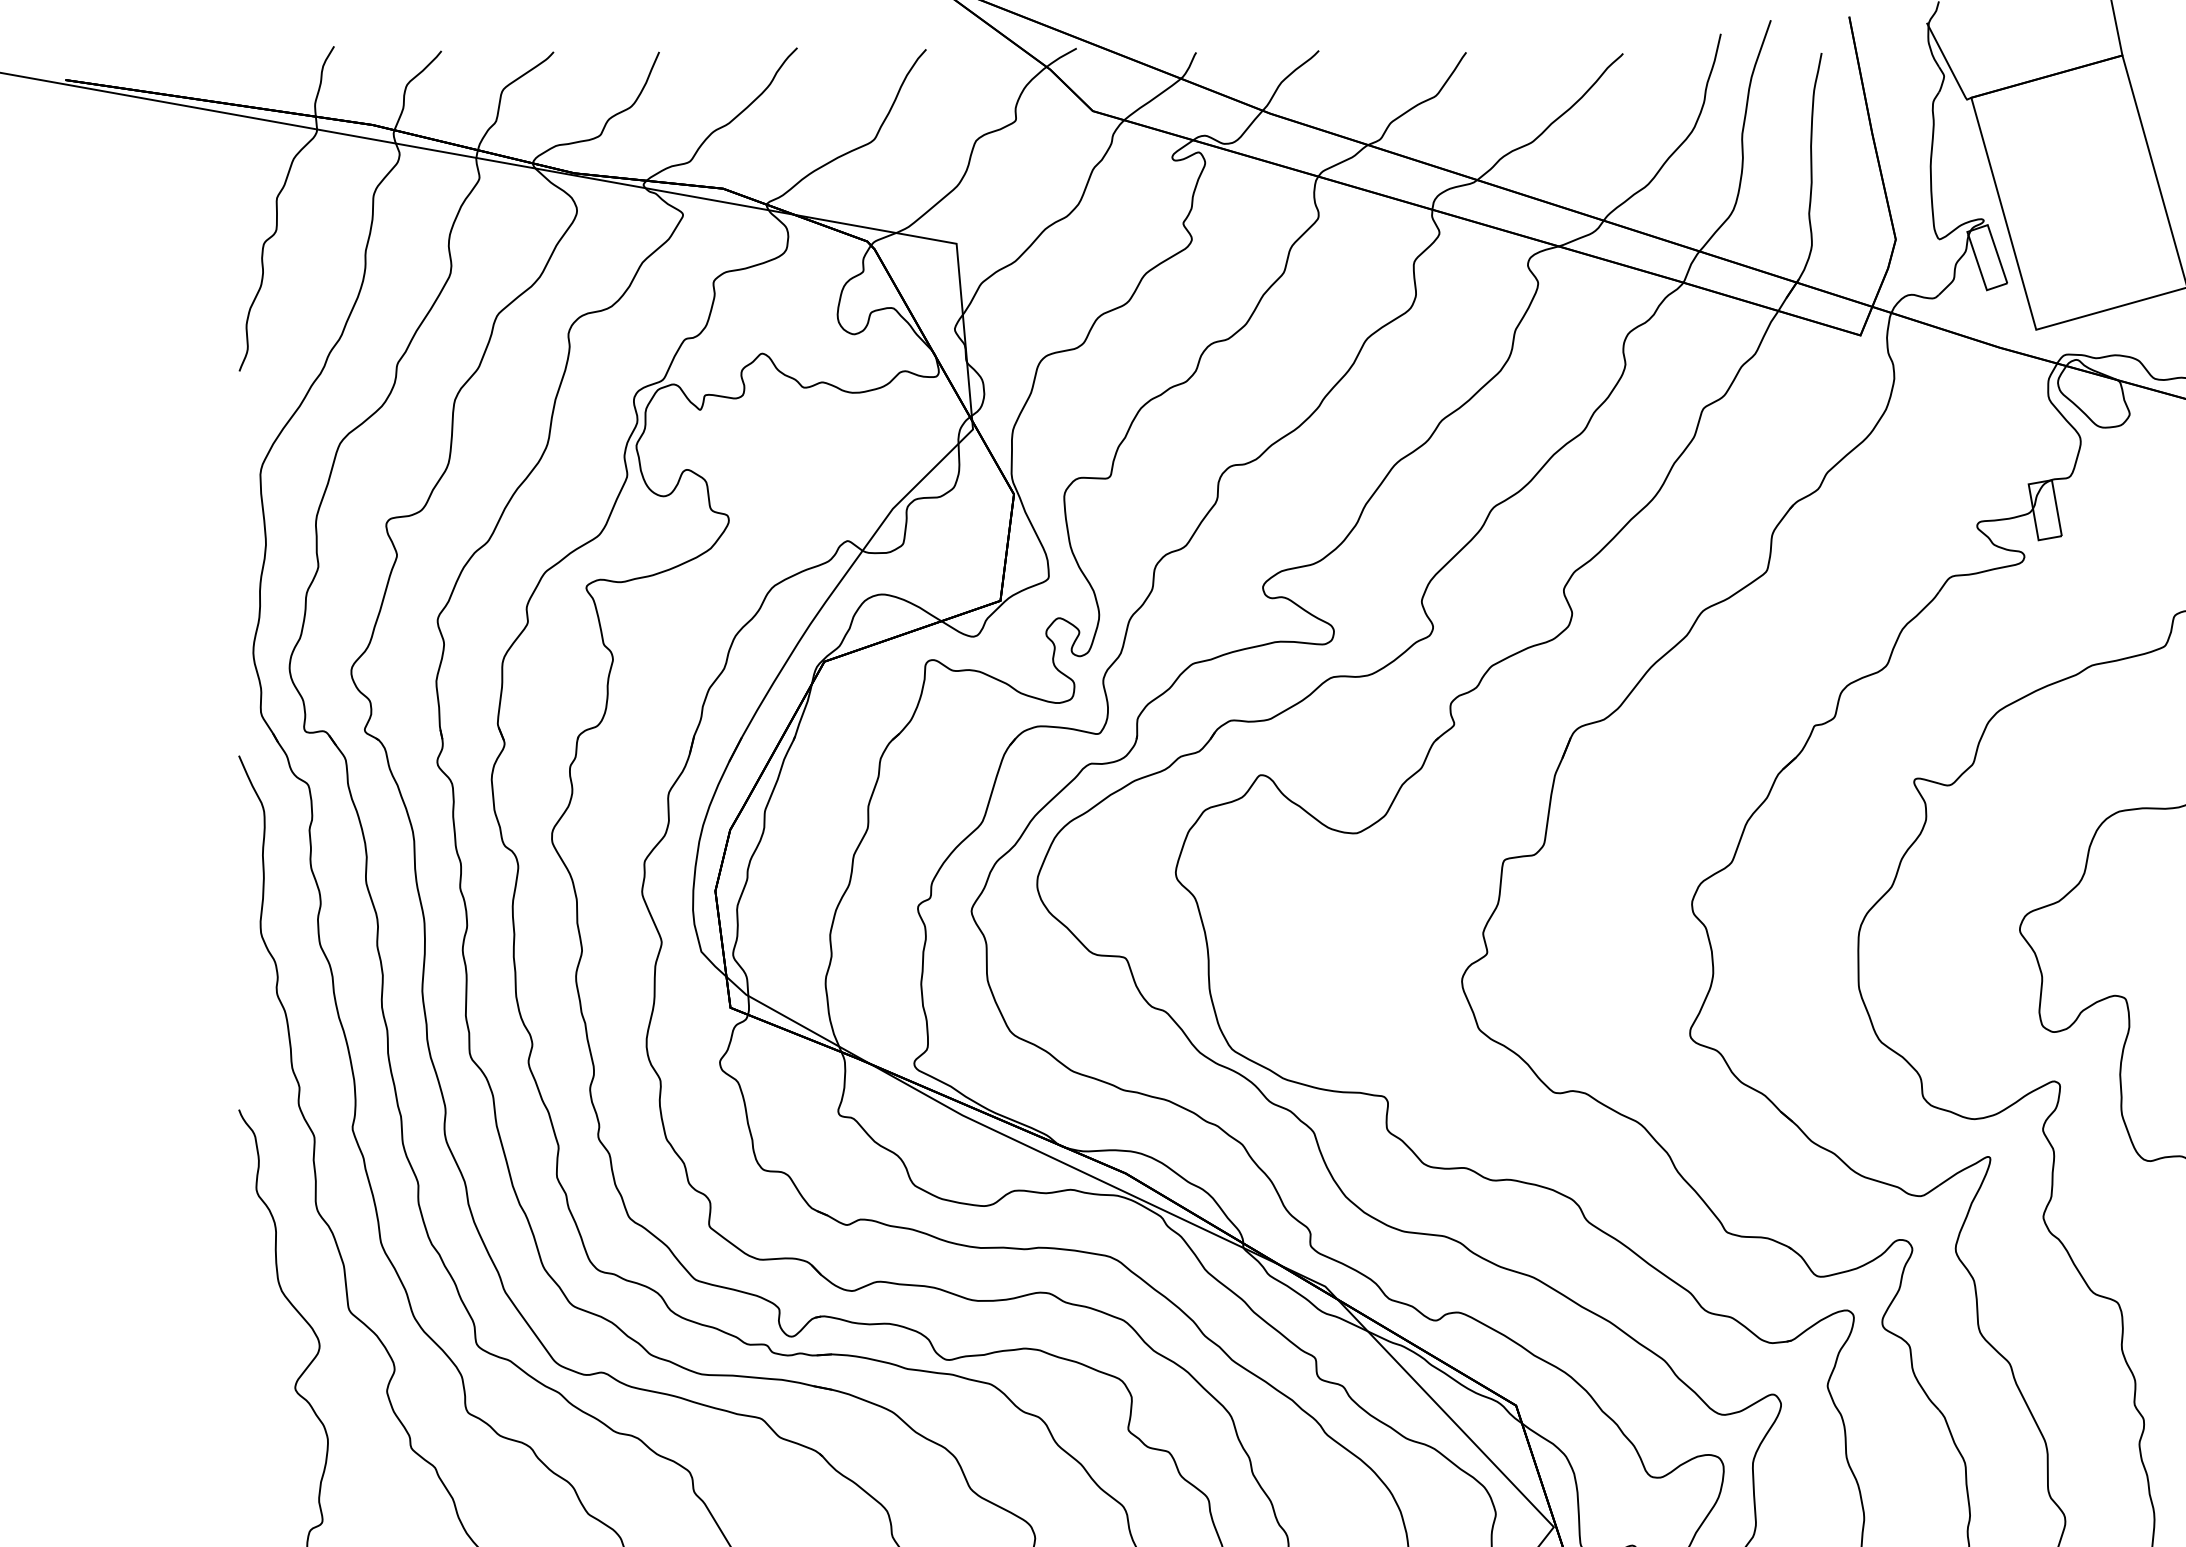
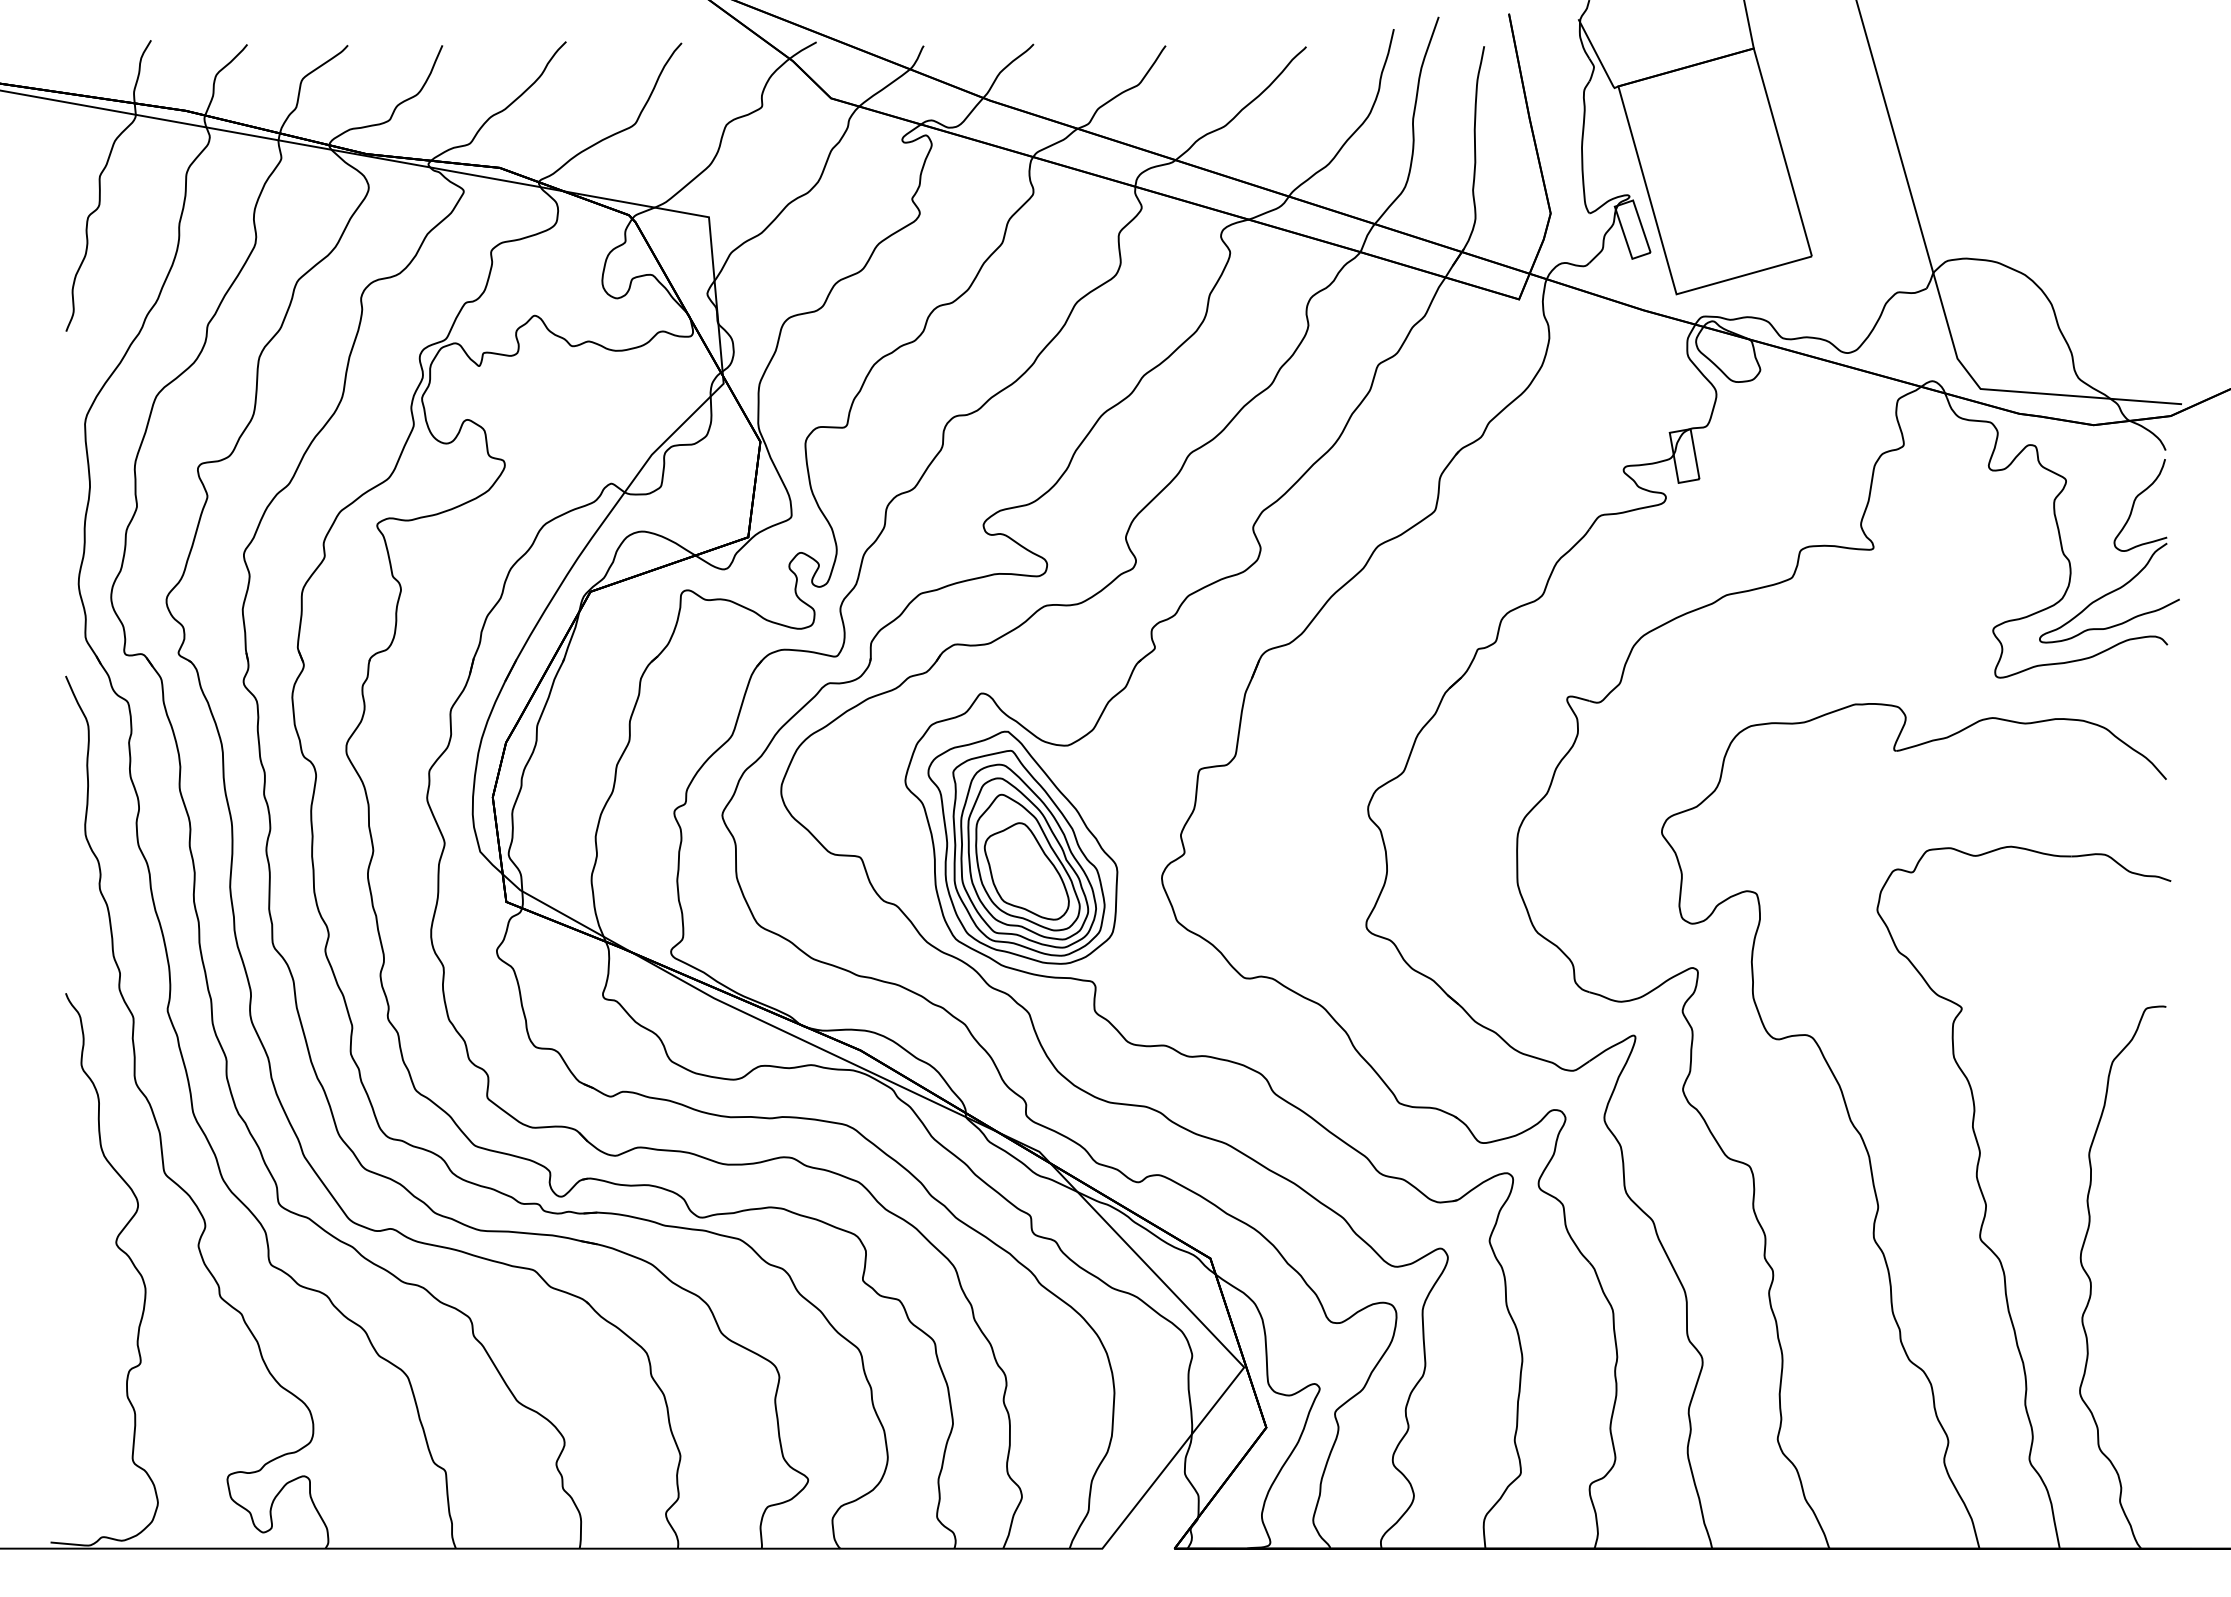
part: (1306, 947) -> (1022, 847), added

